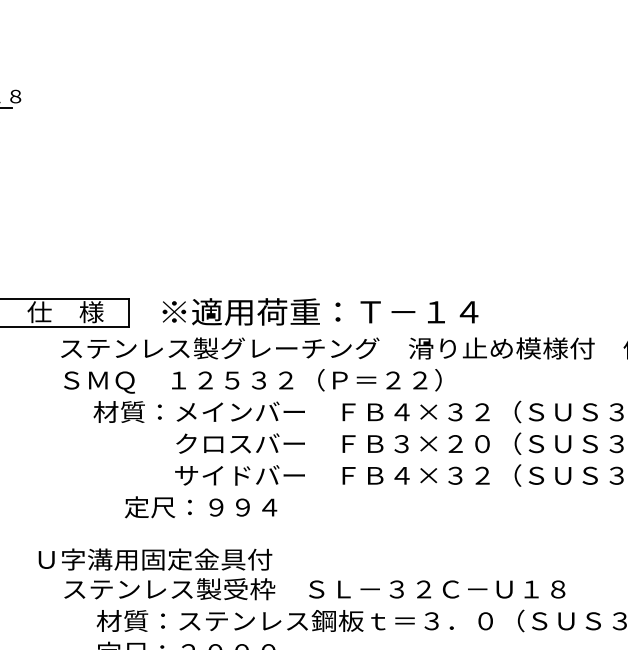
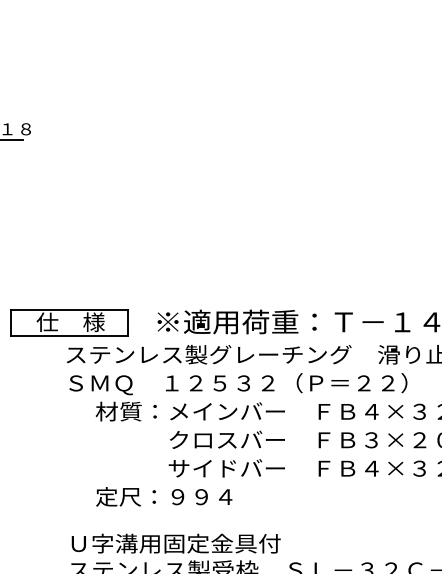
text: (200, 507) -> (163, 497), moved
text: (155, 559) -> (176, 543), moved

